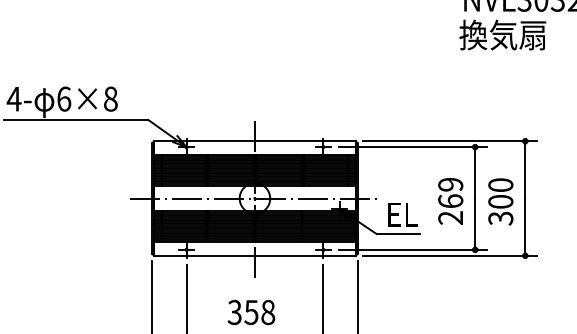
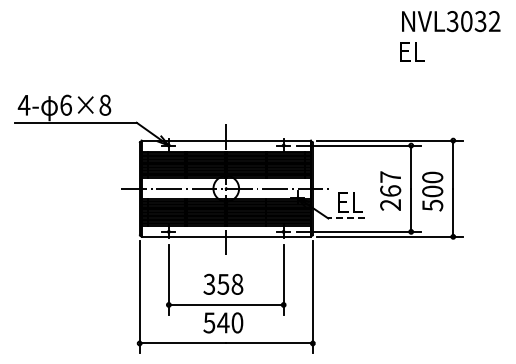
text: (502, 35) -> (434, 51), 換気扇 -> EL
text: (450, 183) -> (390, 176), 269 -> 267
text: (500, 217) -> (432, 204), 300 -> 500
line: (398, 233) -> (346, 218), solid -> dashed

